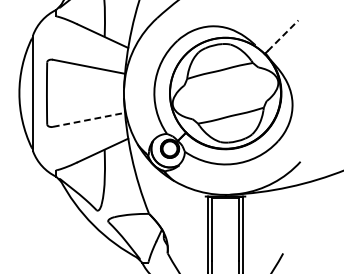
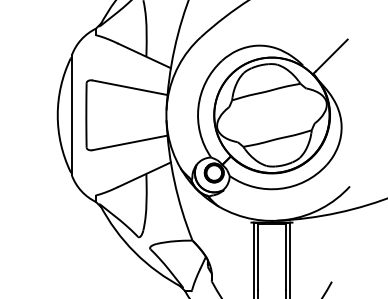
line: (282, 35) -> (331, 55), dashed -> solid
line: (89, 119) -> (130, 142), dashed -> solid

